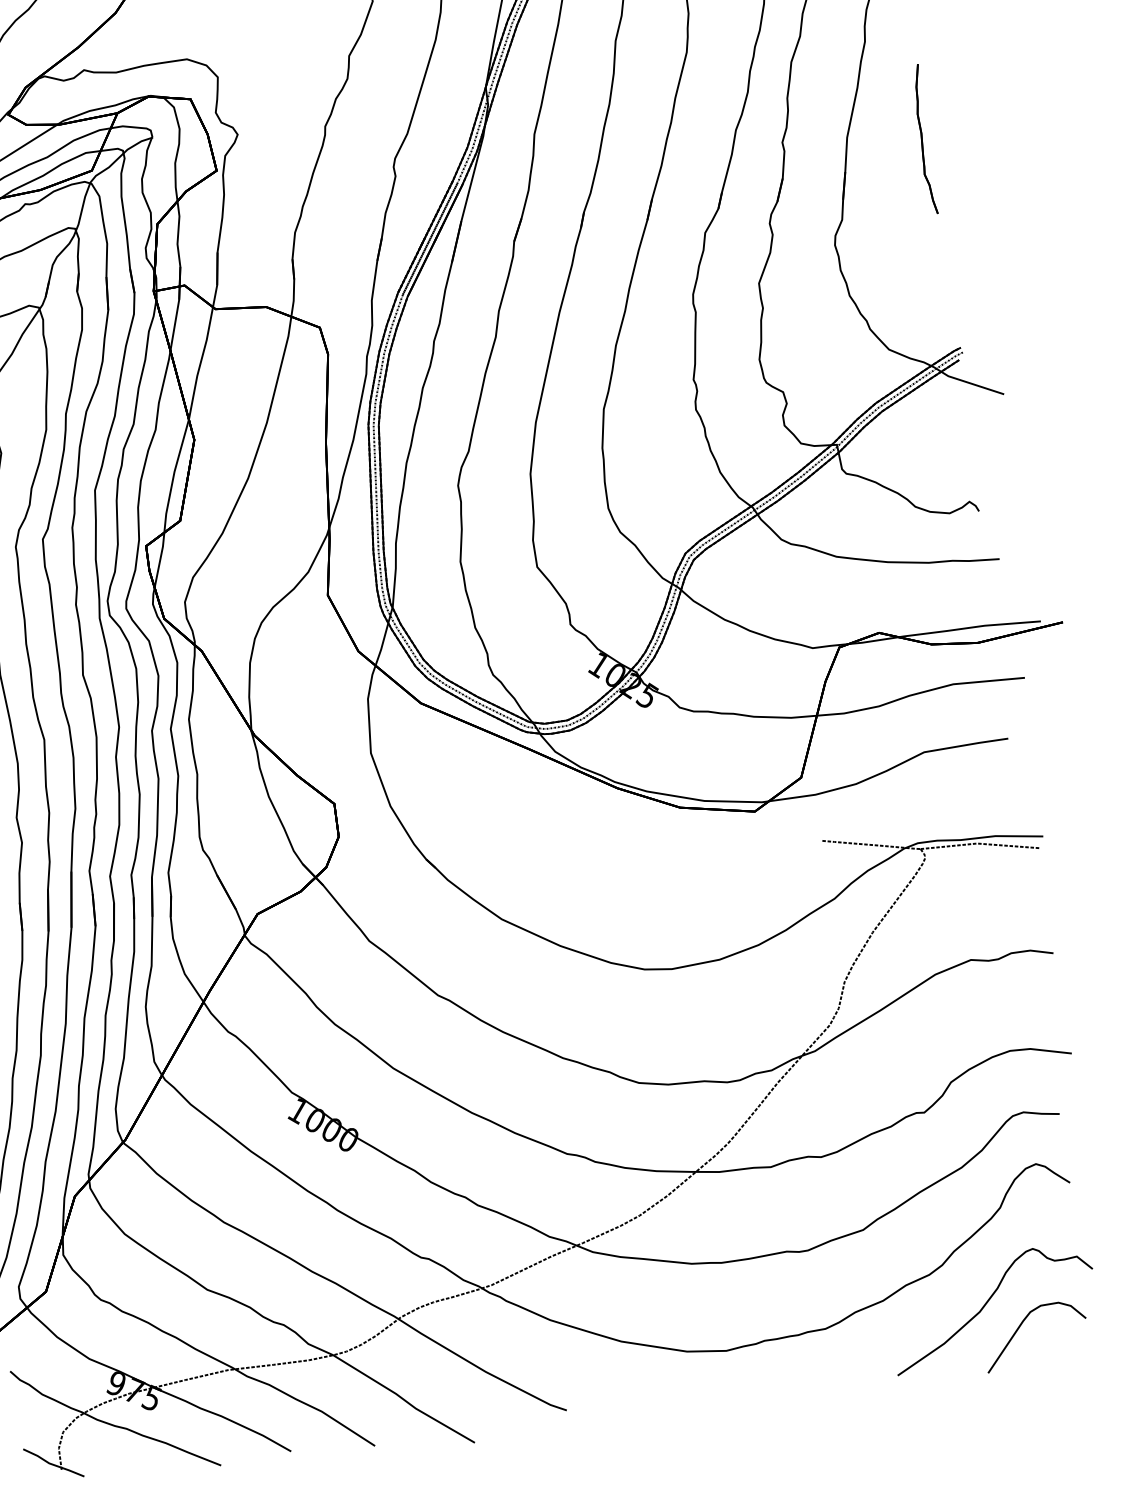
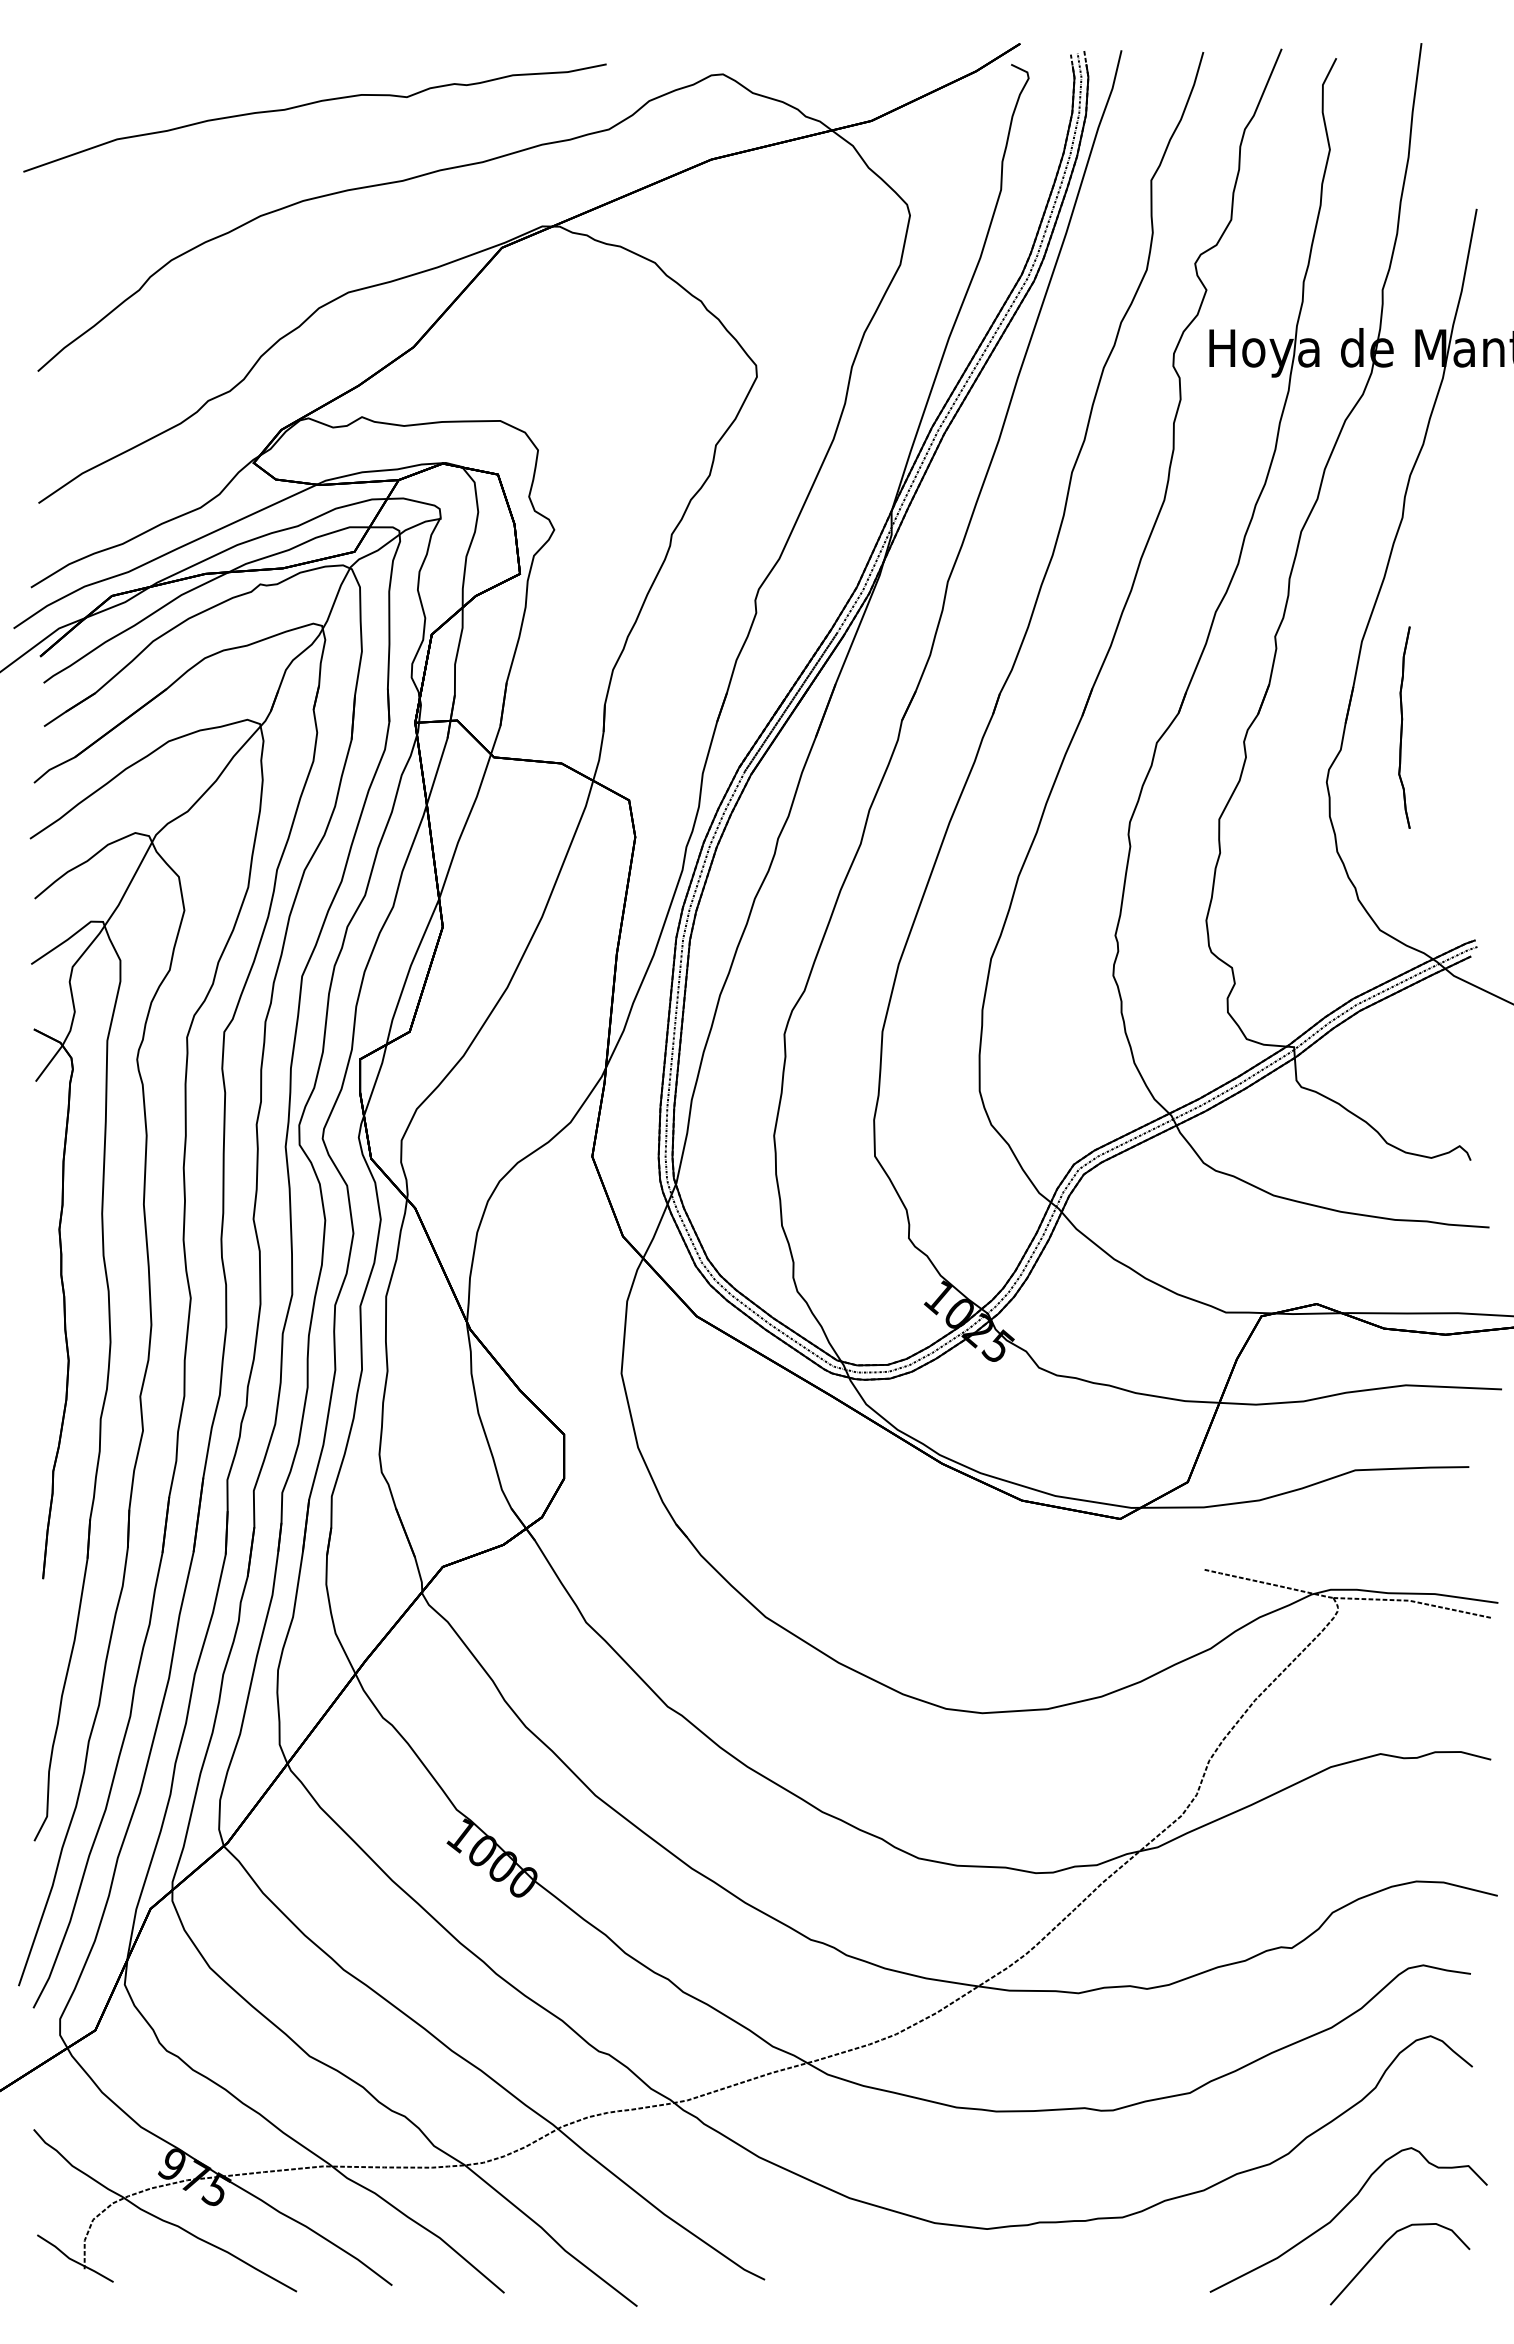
part: (923, 139) -> (1404, 727), moved

